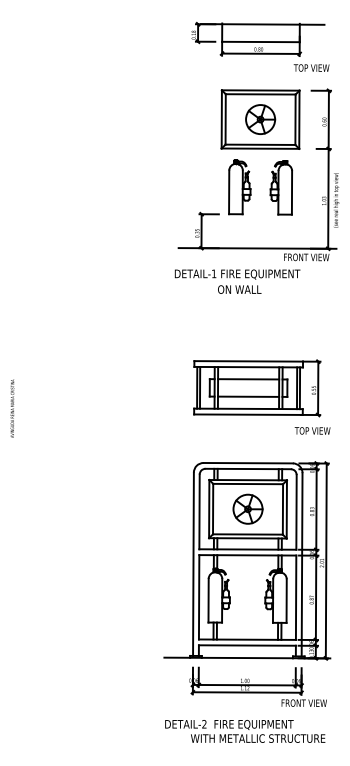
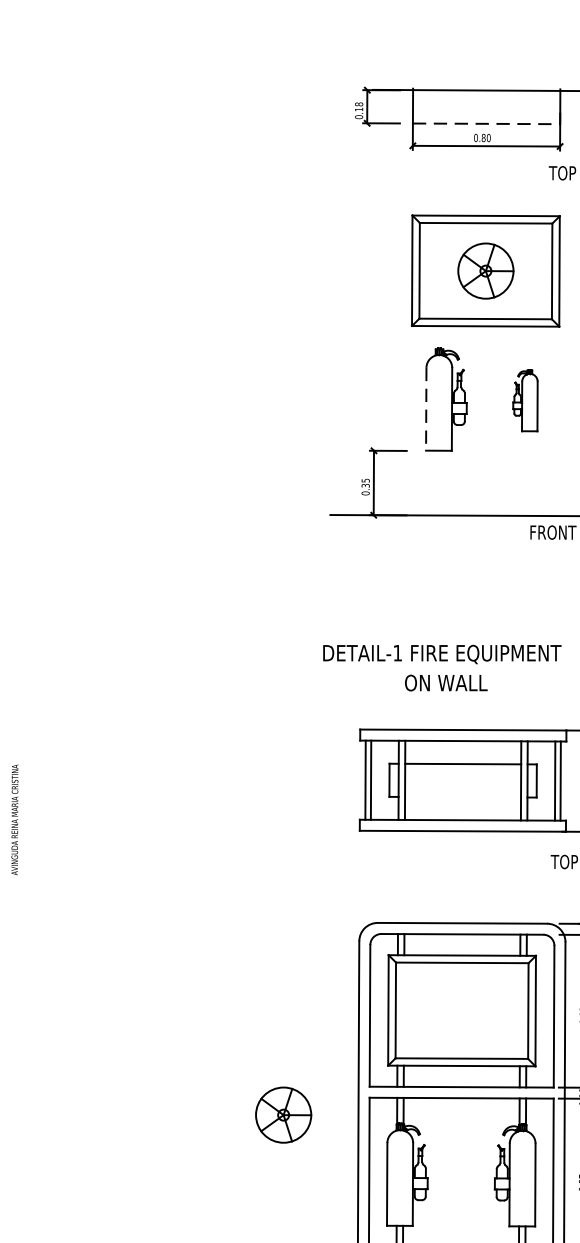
line: (260, 42) -> (485, 124), solid -> dashed
part: (281, 187) -> (525, 400), size x0.6
line: (229, 192) -> (426, 409), solid -> dashed
text: (237, 281) -> (442, 667), moved
line: (248, 396) -> (462, 796), removed
part: (247, 508) -> (282, 1113), moved

